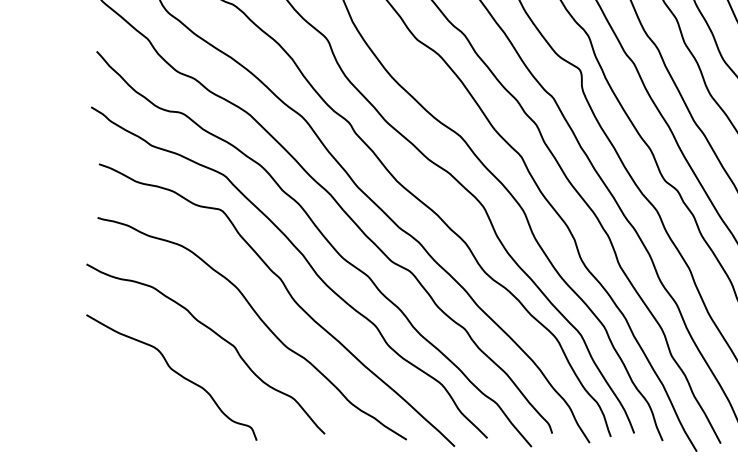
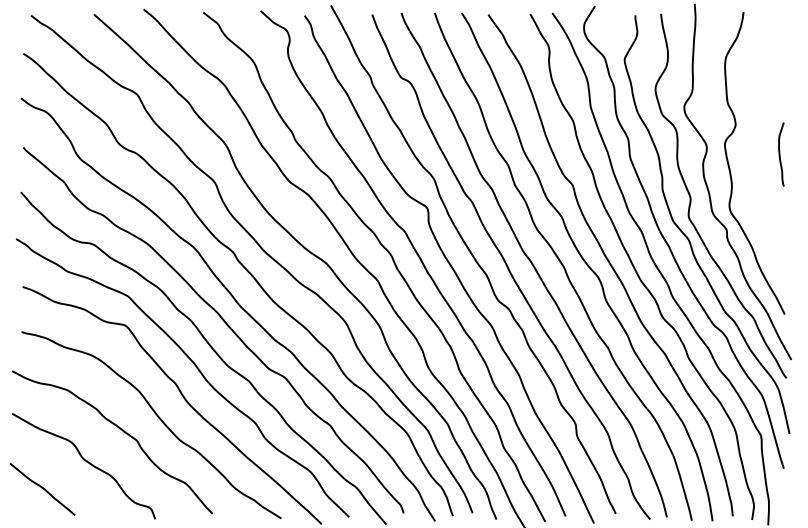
curve: (122, 404) -> (42, 488), added

